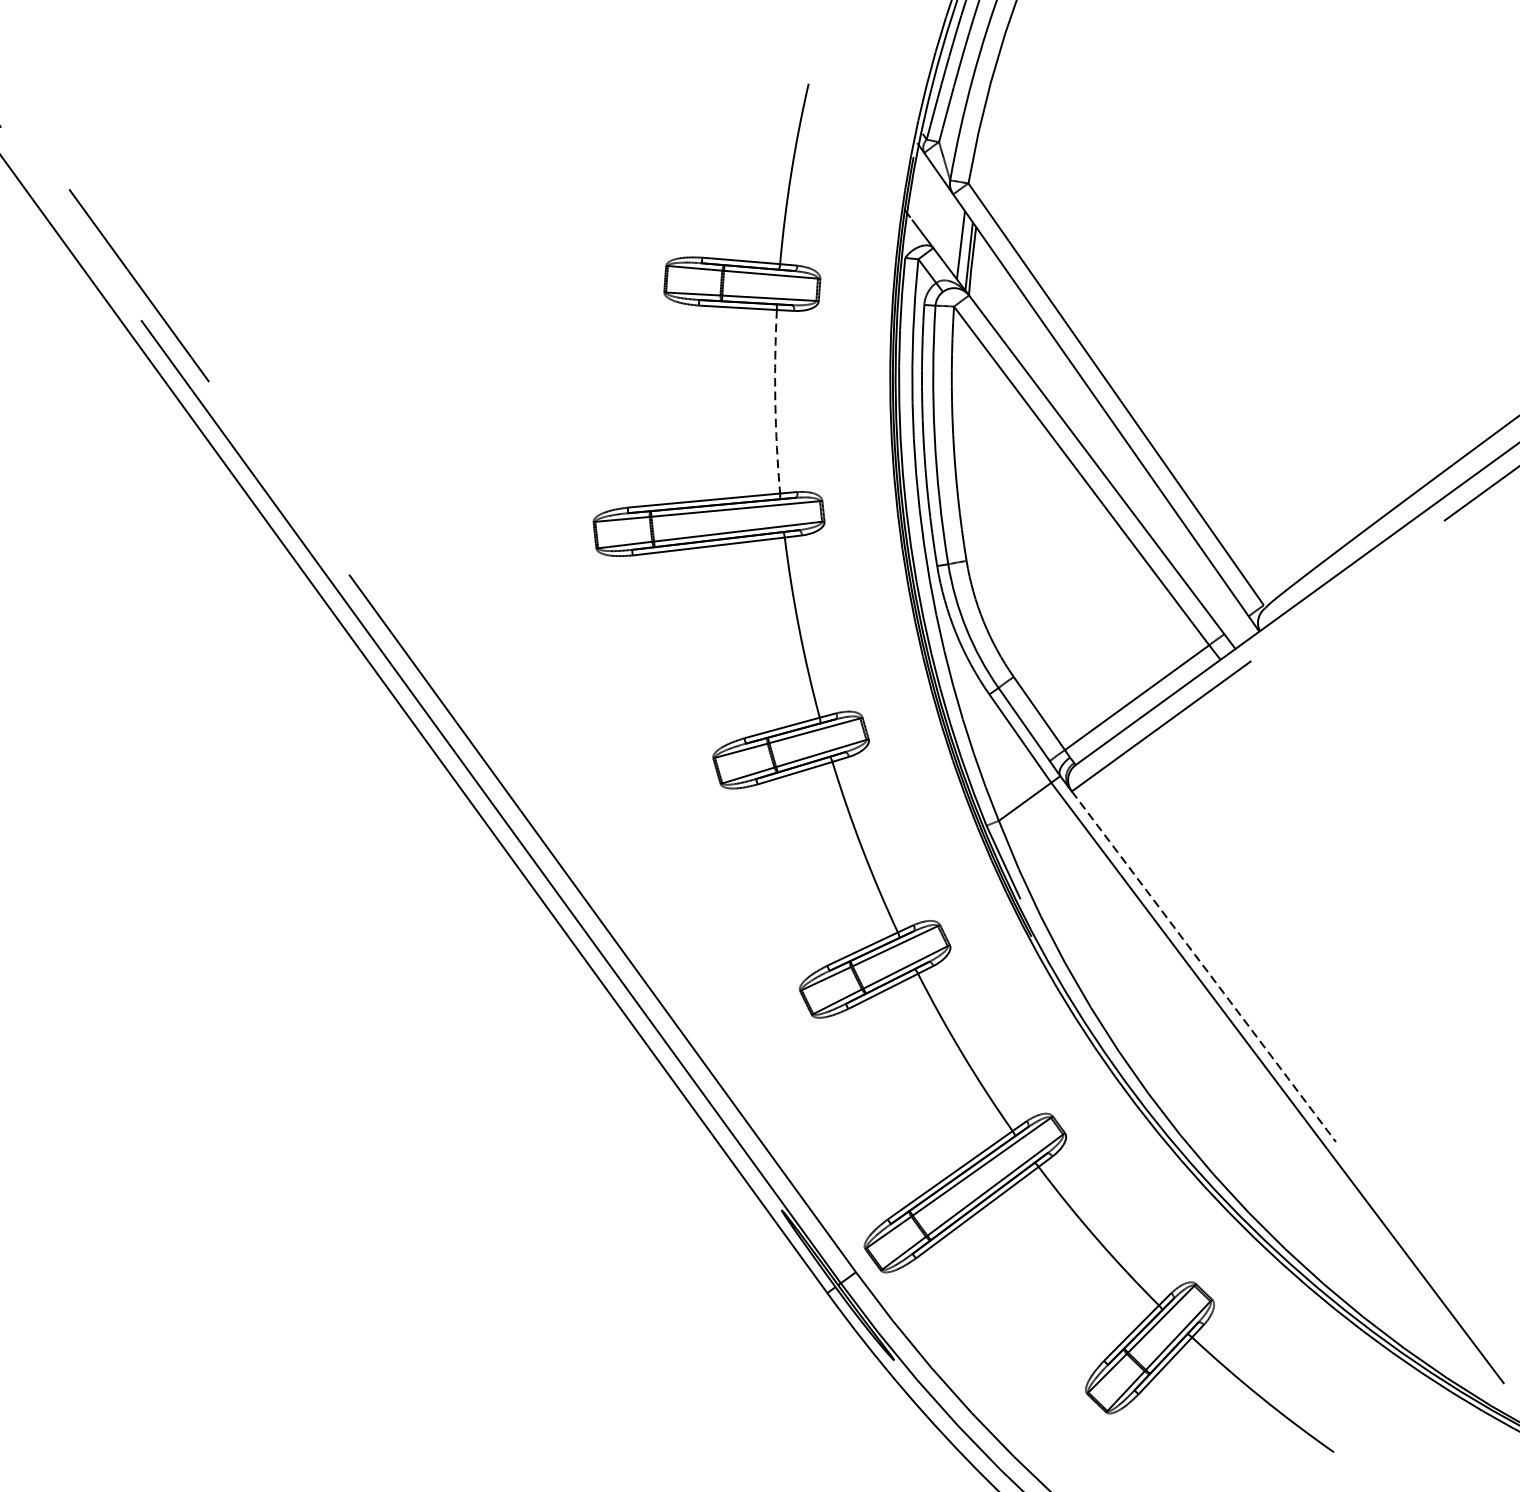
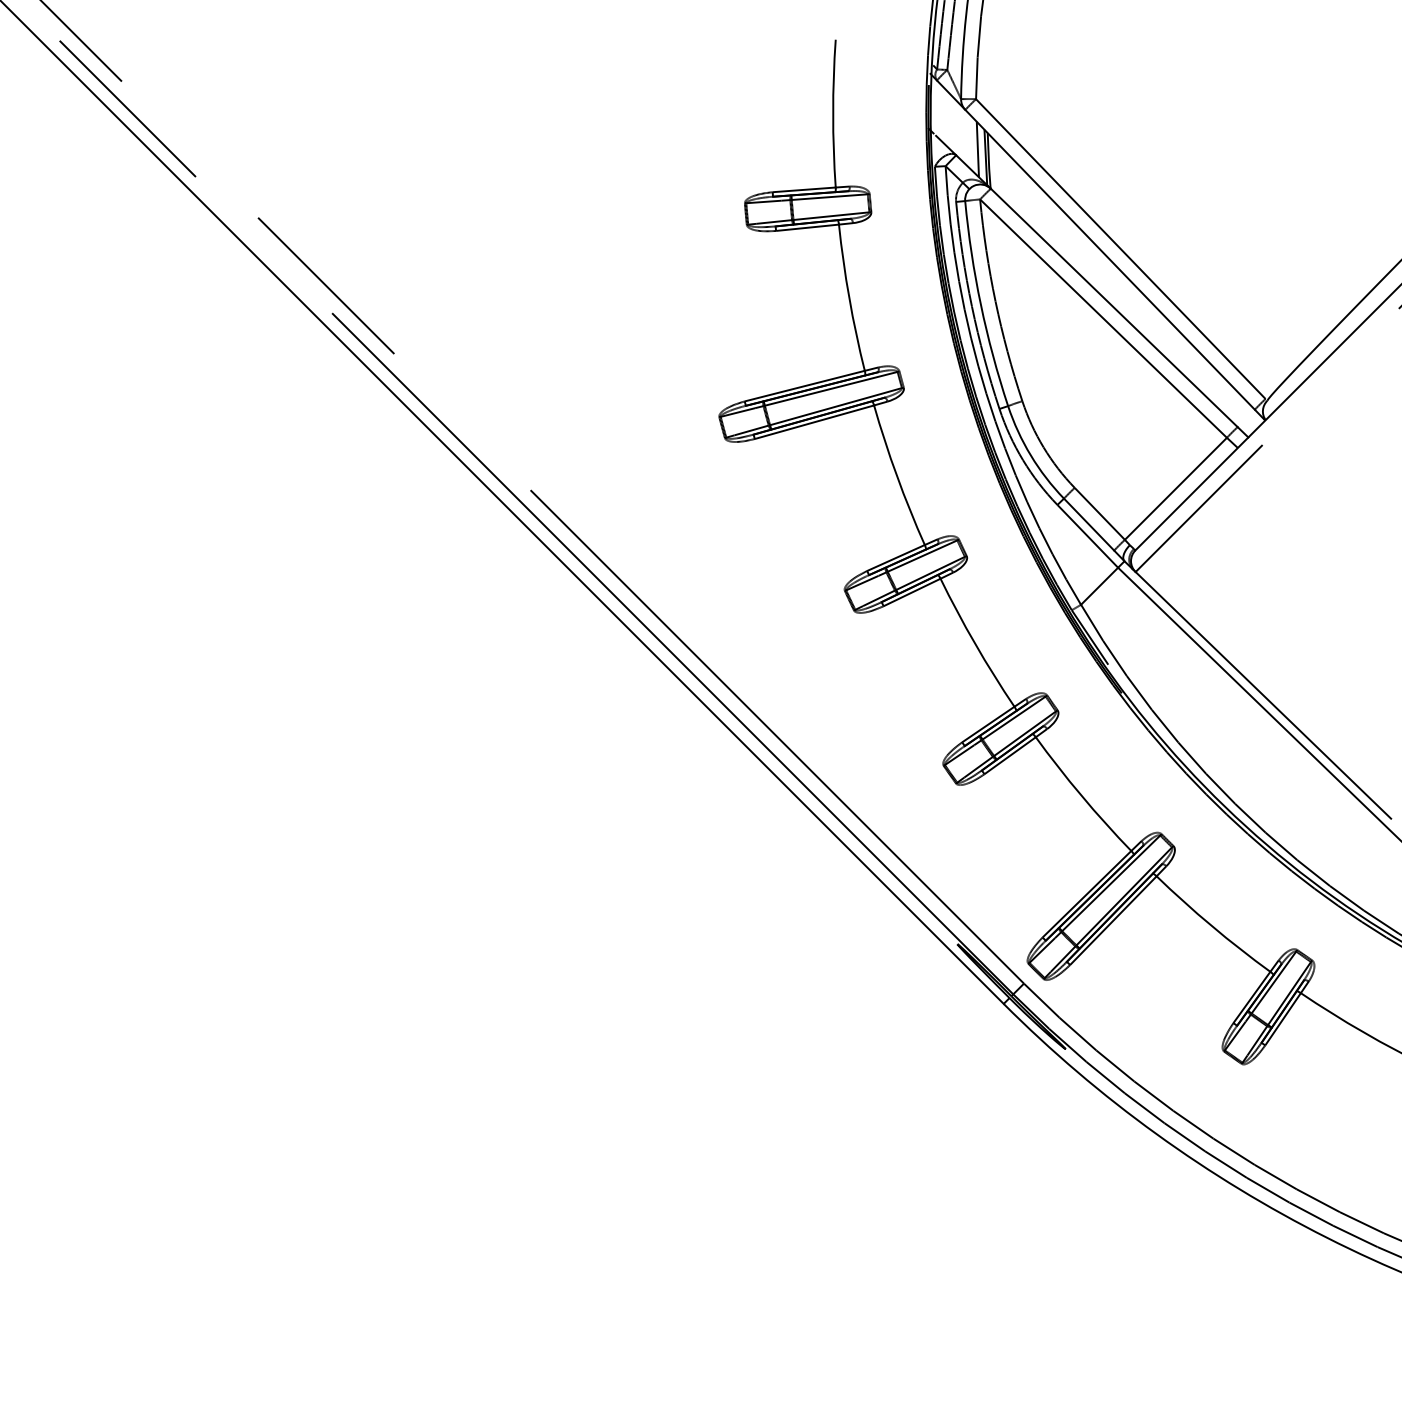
arc: (775, 402) -> (849, 298), dashed -> solid
line: (1204, 966) -> (1263, 695), dashed -> solid

